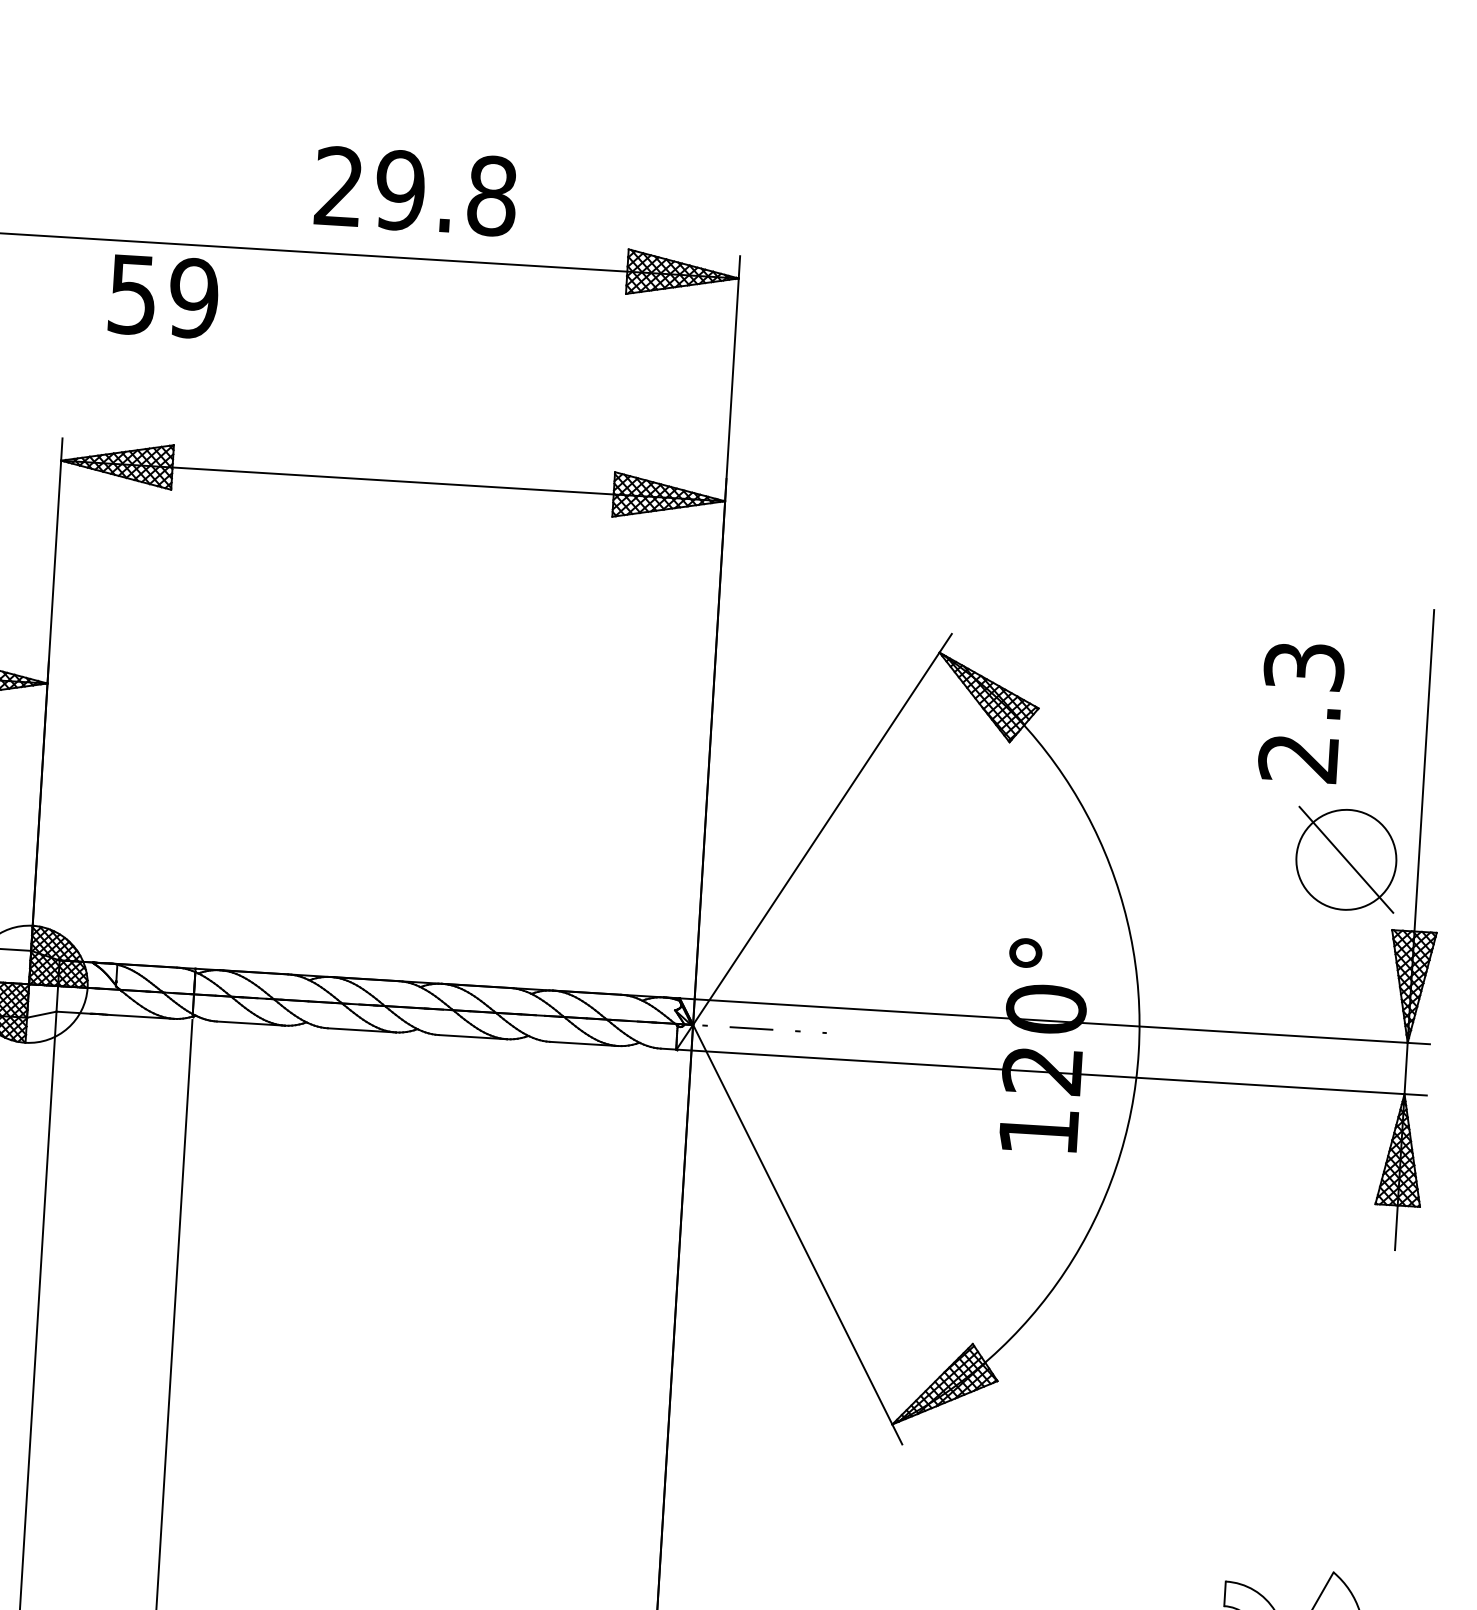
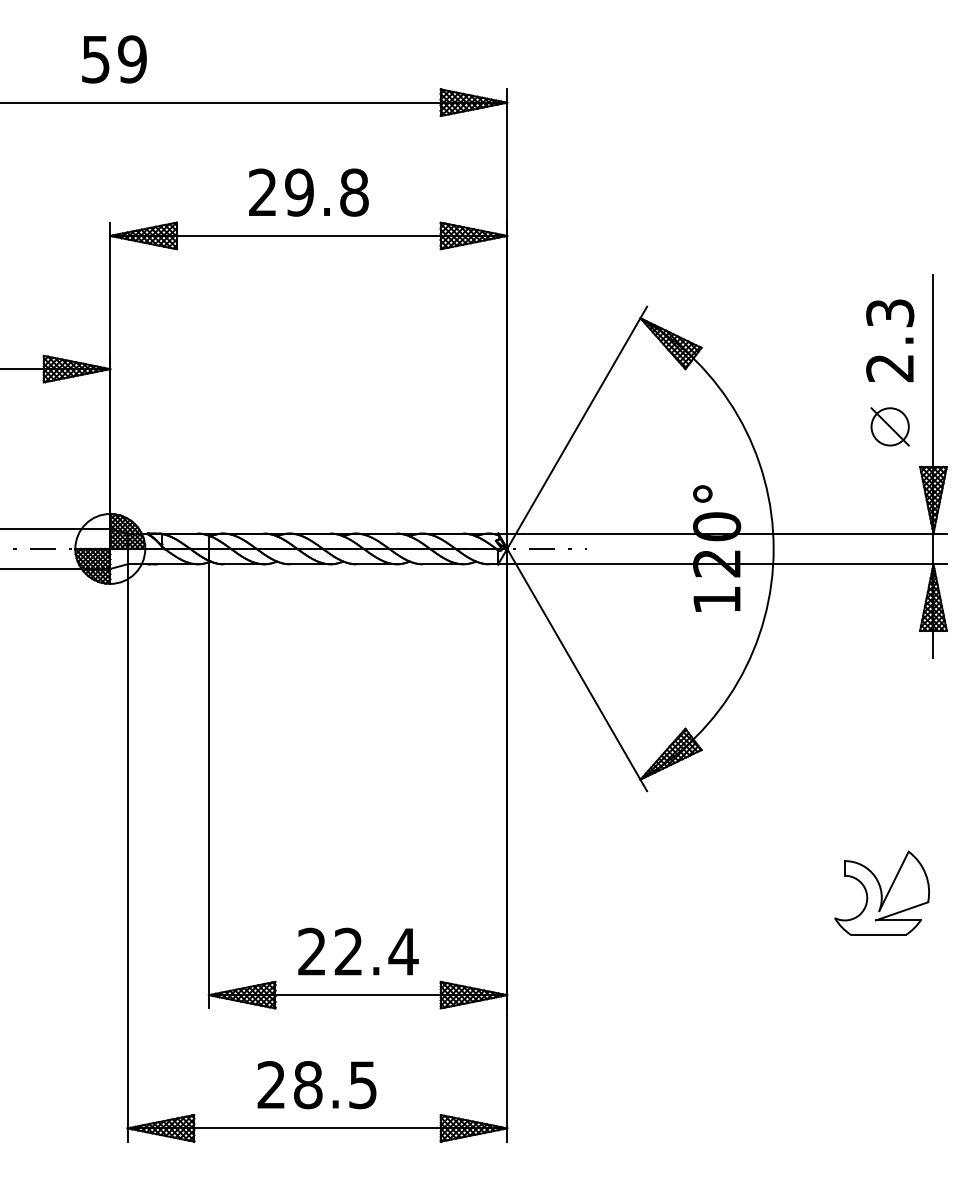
text: (415, 191) -> (308, 192), moved
text: (163, 296) -> (114, 59), moved
text: (1302, 712) -> (890, 340), moved
part: (1345, 859) -> (889, 426), size x0.62

